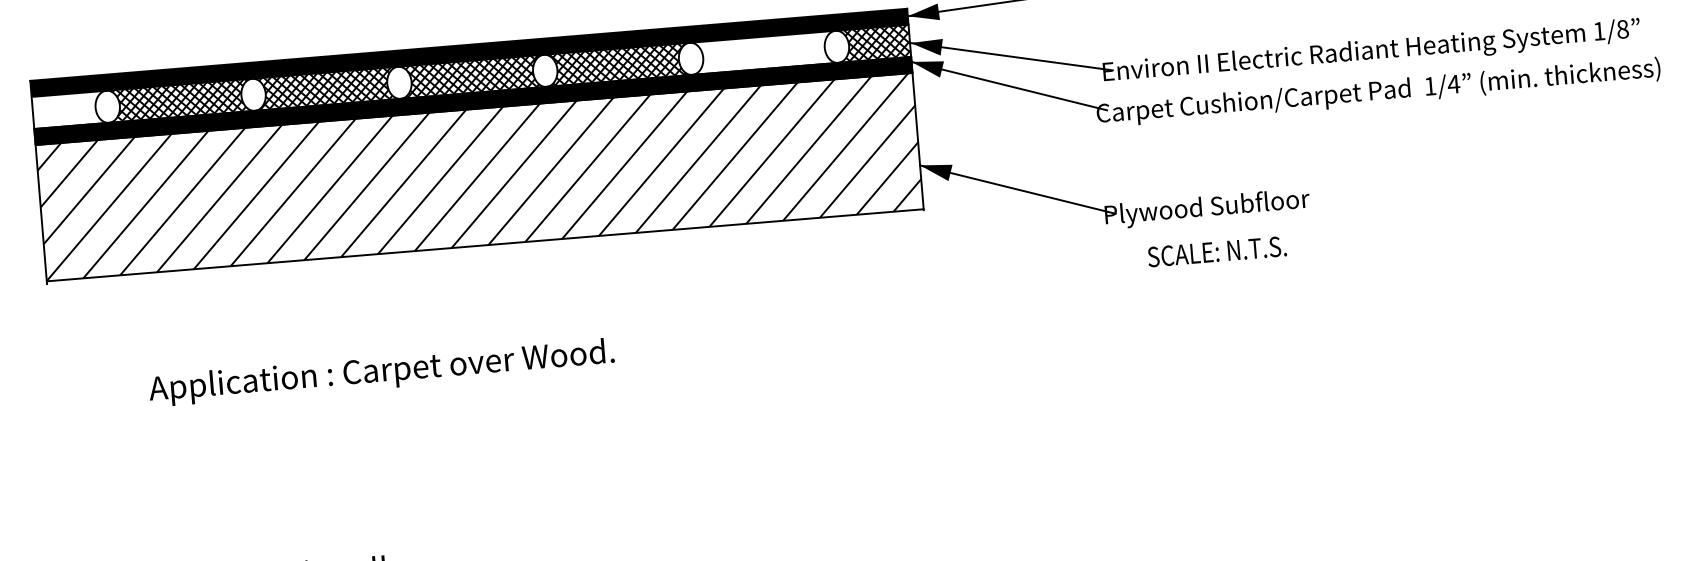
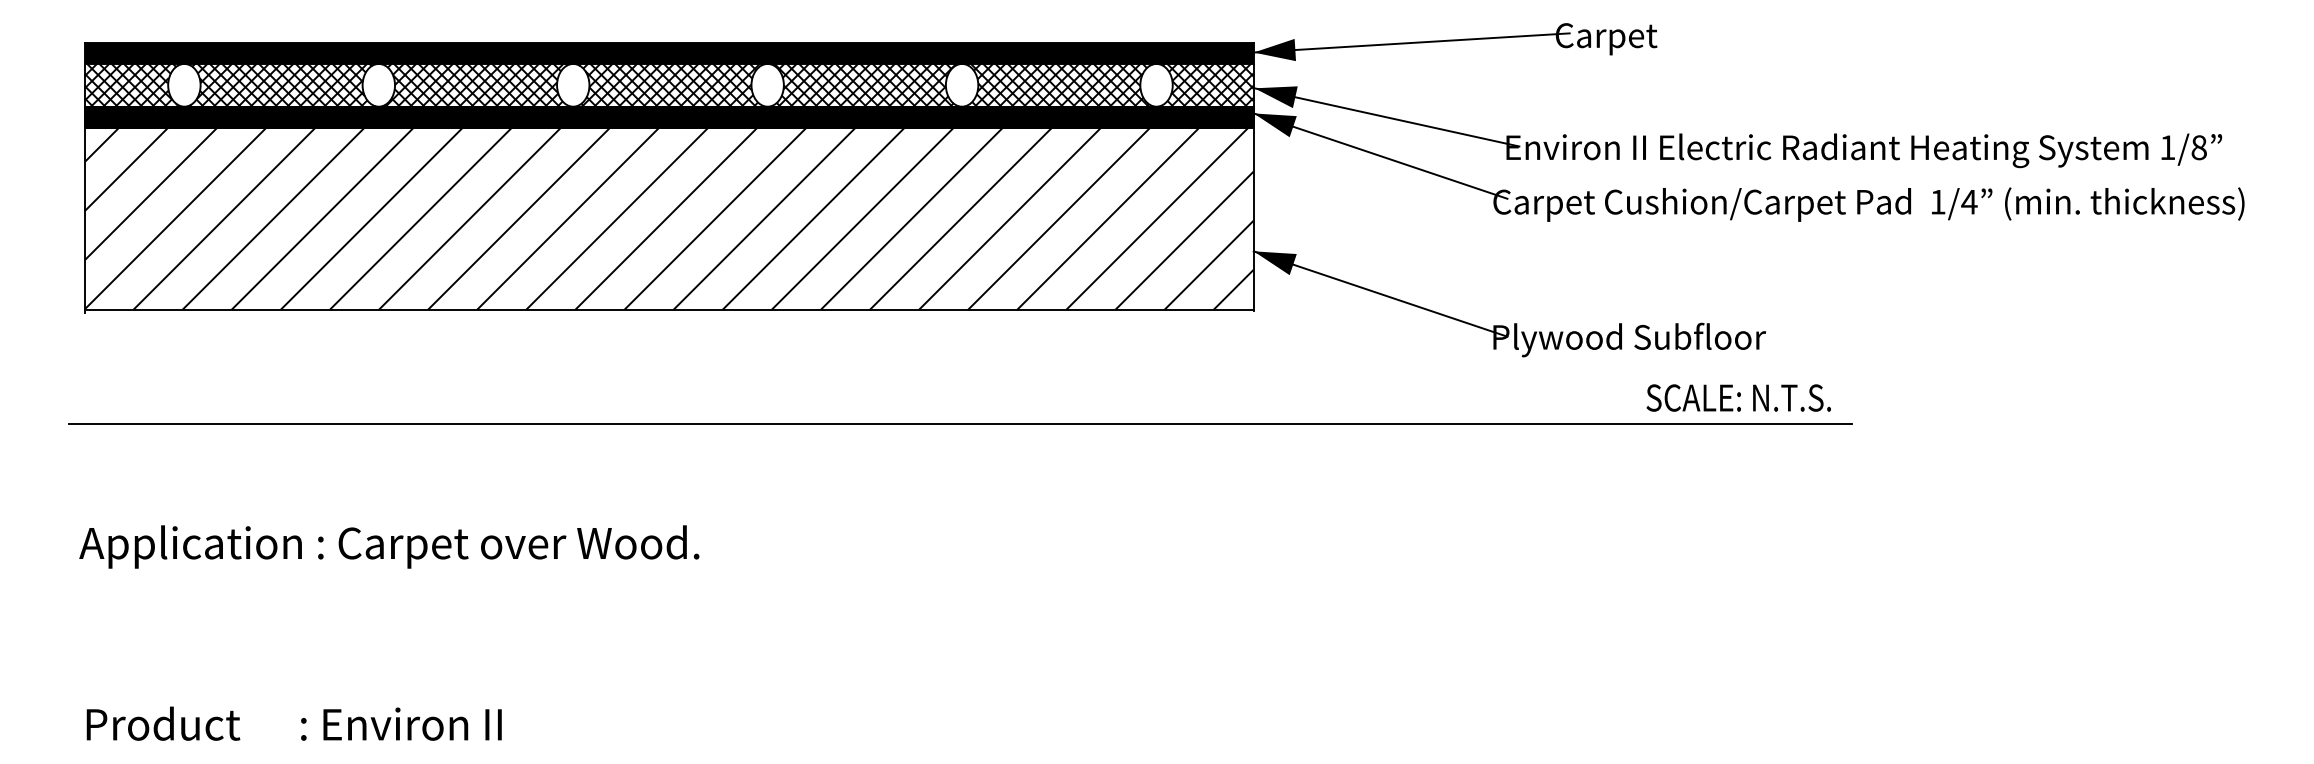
hatch: (763, 52) -> (1058, 84), added
hatch: (69, 109) -> (133, 84), added
text: (1216, 251) -> (1738, 397), moved
line: (710, 312) -> (960, 423), added
text: (381, 372) -> (389, 546), moved

